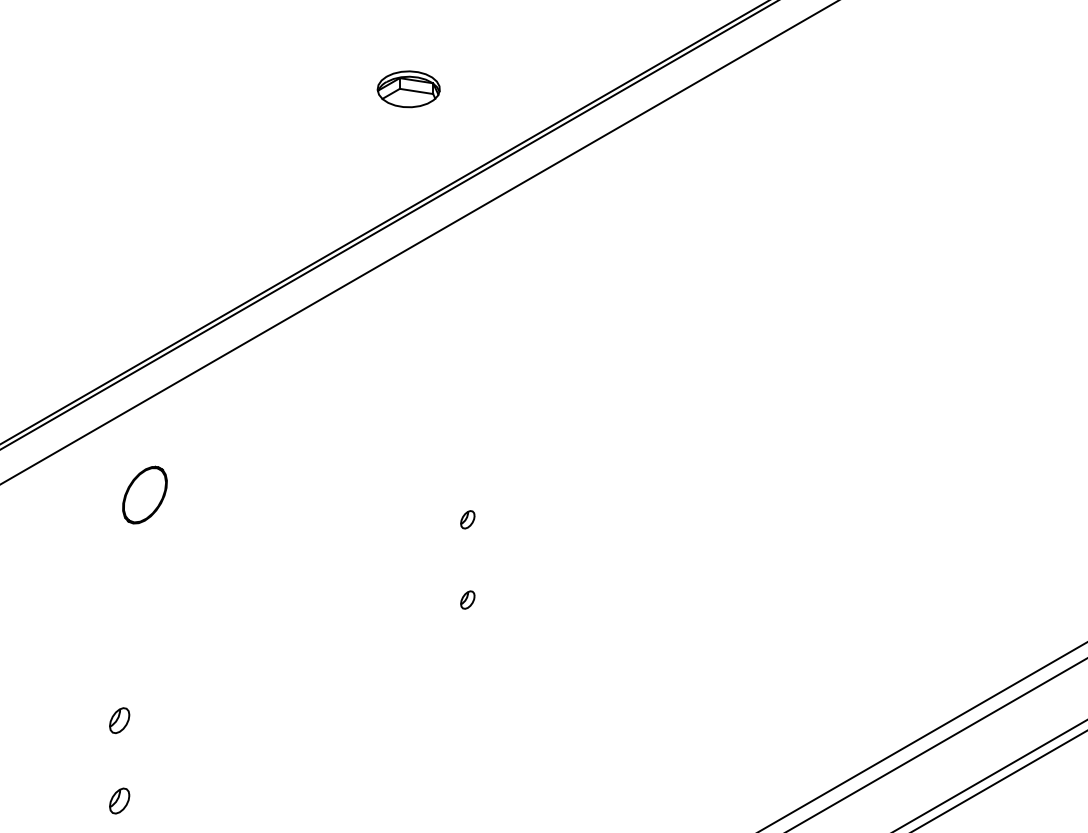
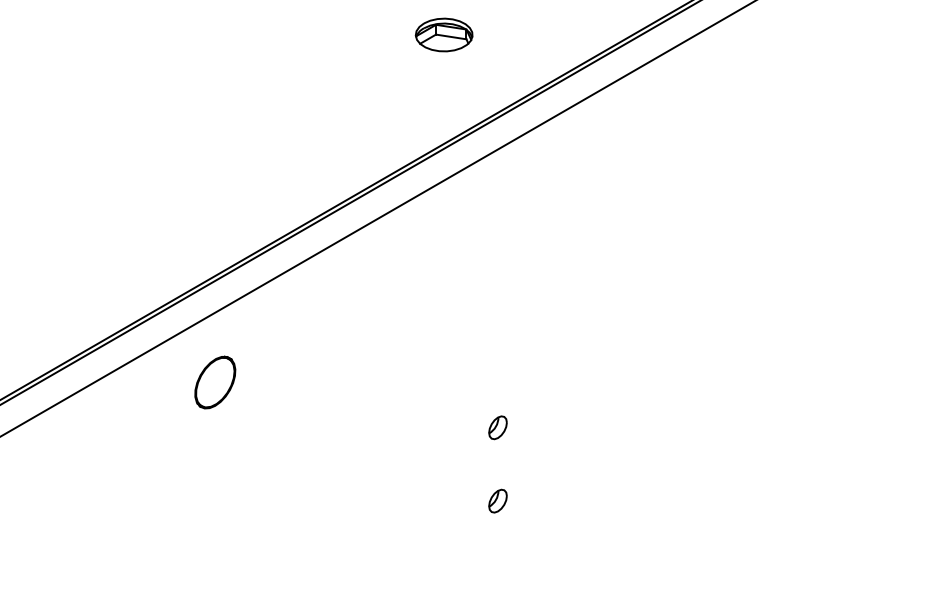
part: (144, 494) -> (214, 381), moved
part: (467, 519) -> (497, 427), size x1.43
part: (467, 599) -> (497, 500), size x1.43

